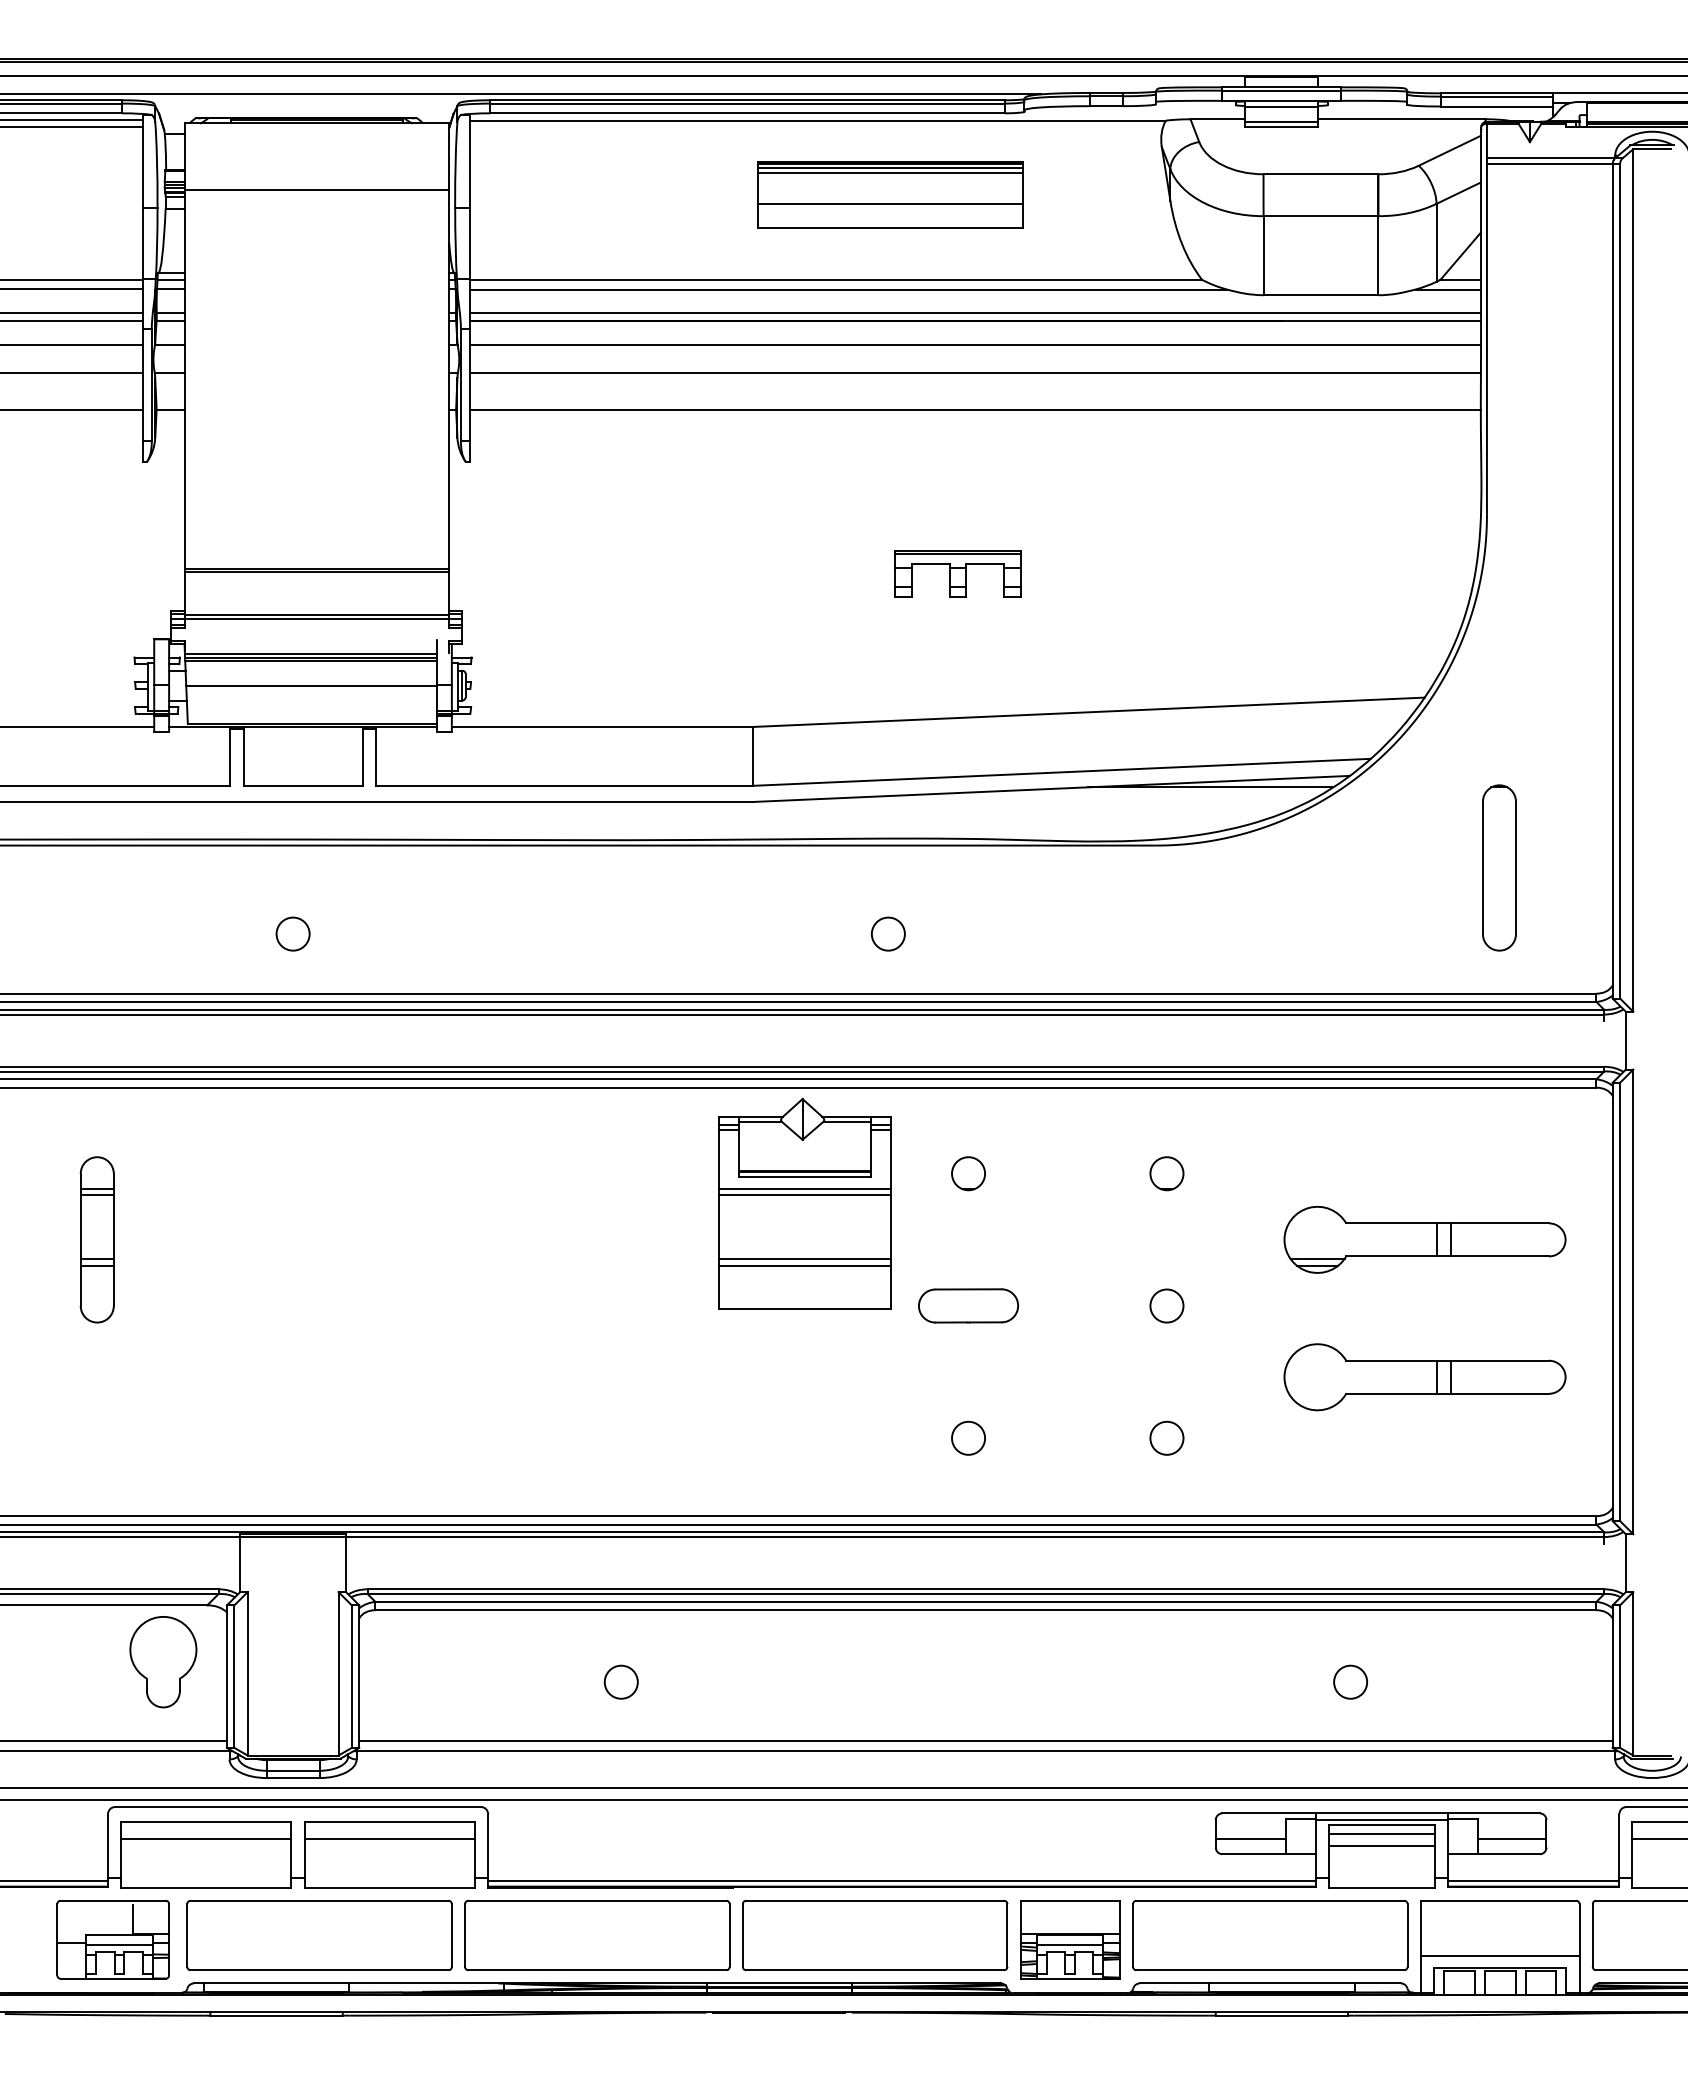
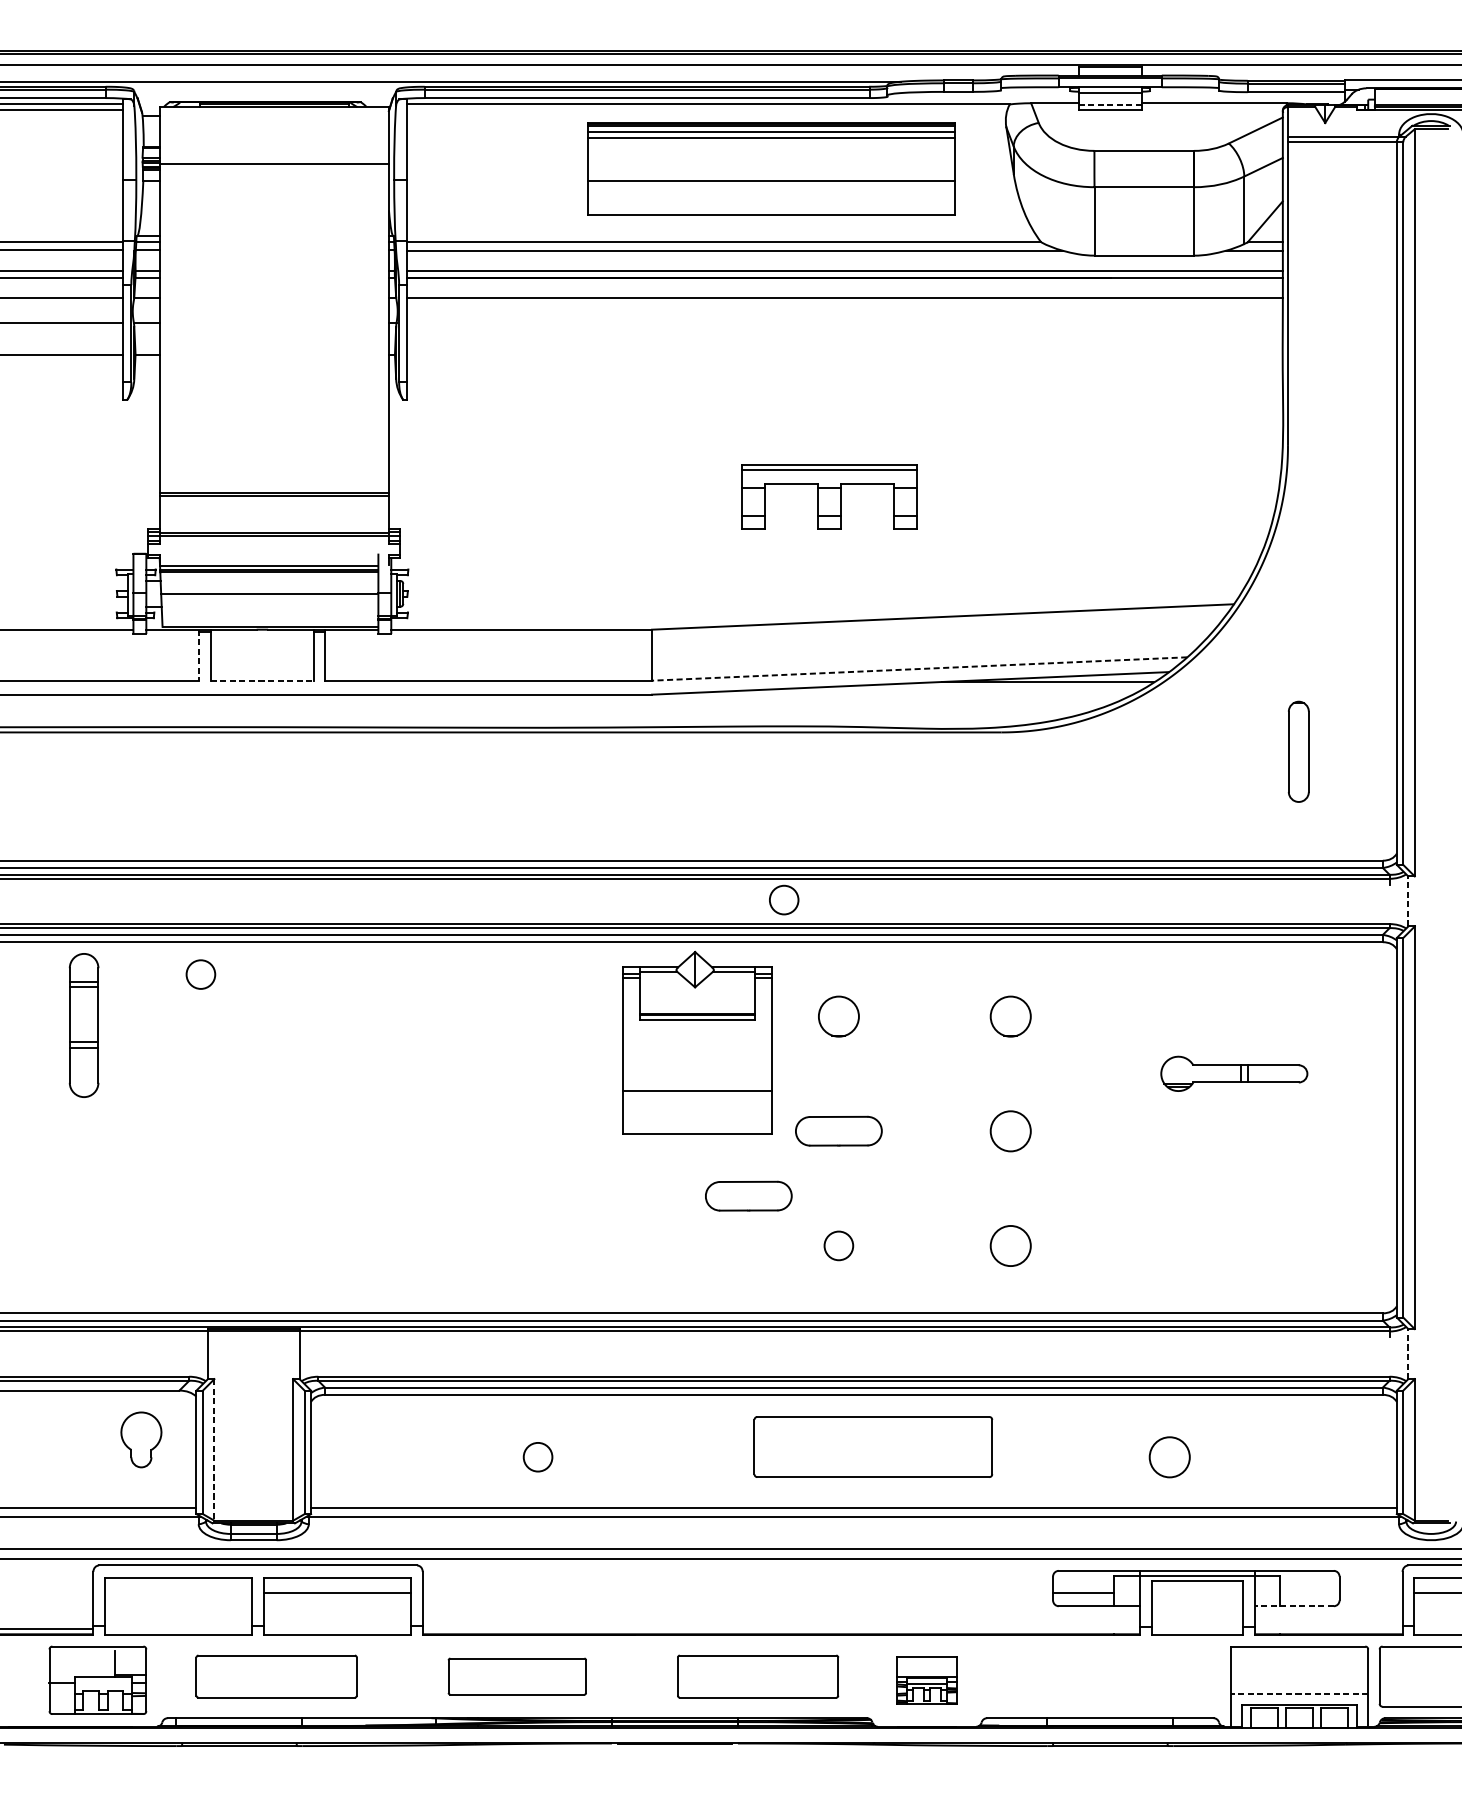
line: (1282, 121) -> (1110, 105), solid -> dashed
part: (890, 194) -> (771, 168), size x1.6
line: (975, 372) -> (844, 322), removed
line: (975, 409) -> (844, 354), removed
part: (957, 573) -> (829, 496), size x1.6
line: (230, 756) -> (199, 655), solid -> dashed
line: (1061, 772) -> (919, 669), solid -> dashed
line: (303, 785) -> (262, 680), solid -> dashed
part: (1499, 867) -> (1298, 751), size x0.7
circle: (292, 933) -> (200, 974), moved
circle: (888, 933) -> (784, 899), moved
line: (1625, 1040) -> (1408, 901), solid -> dashed
circle: (968, 1173) -> (838, 1016), size x1.4
circle: (1166, 1173) -> (1010, 1016), size x1.4
line: (804, 1189) -> (696, 1030), removed
line: (804, 1195) -> (696, 1035), removed
part: (96, 1239) -> (83, 1025), moved
part: (1424, 1239) -> (1233, 1073), size x0.6
line: (804, 1265) -> (696, 1096), removed
circle: (1166, 1305) -> (1010, 1130), size x1.4
part: (1424, 1377) -> (1233, 1193), removed
part: (864, 1380) -> (748, 1195), added
circle: (1166, 1437) -> (1010, 1245), size x1.4
line: (1625, 1563) -> (1408, 1354), solid -> dashed
part: (163, 1662) -> (141, 1440), size x0.7
line: (247, 1673) -> (214, 1449), solid -> dashed
circle: (1350, 1681) -> (1169, 1456), size x1.4
line: (1382, 1834) -> (1197, 1589), removed
line: (206, 1838) -> (178, 1592), removed
line: (1512, 1839) -> (1310, 1593), removed
line: (1382, 1846) -> (1197, 1599), removed
line: (1494, 1854) -> (1294, 1606), solid -> dashed
line: (902, 1880) -> (781, 1628), removed
line: (1533, 1880) -> (1328, 1628), removed
part: (319, 1935) -> (276, 1676), size x0.7
part: (597, 1935) -> (517, 1676), size x0.6
part: (875, 1935) -> (758, 1676), size x0.7
part: (1270, 1935) -> (873, 1447), moved
part: (1070, 1939) -> (927, 1680), size x0.7
line: (119, 1945) -> (103, 1685), removed
line: (1499, 1956) -> (1298, 1694), solid -> dashed

